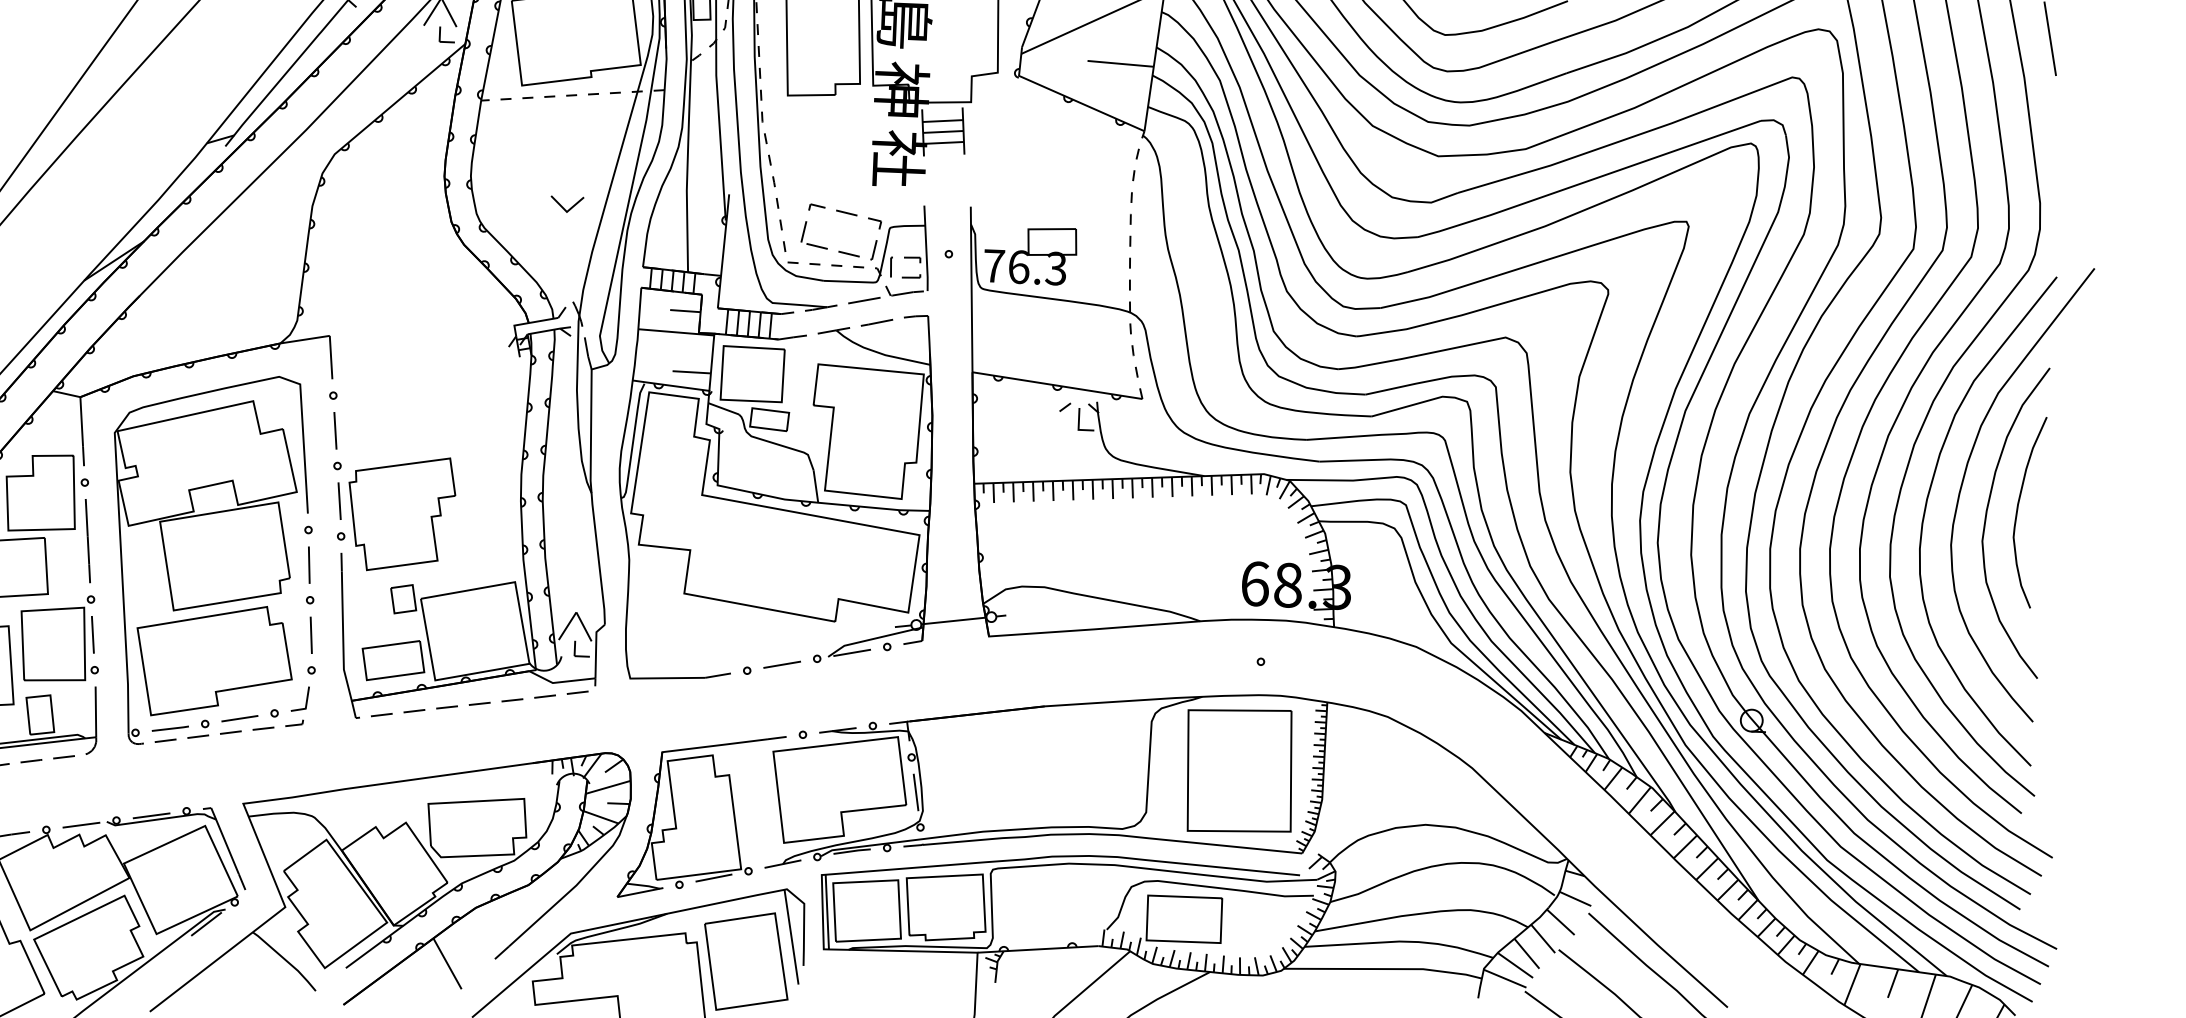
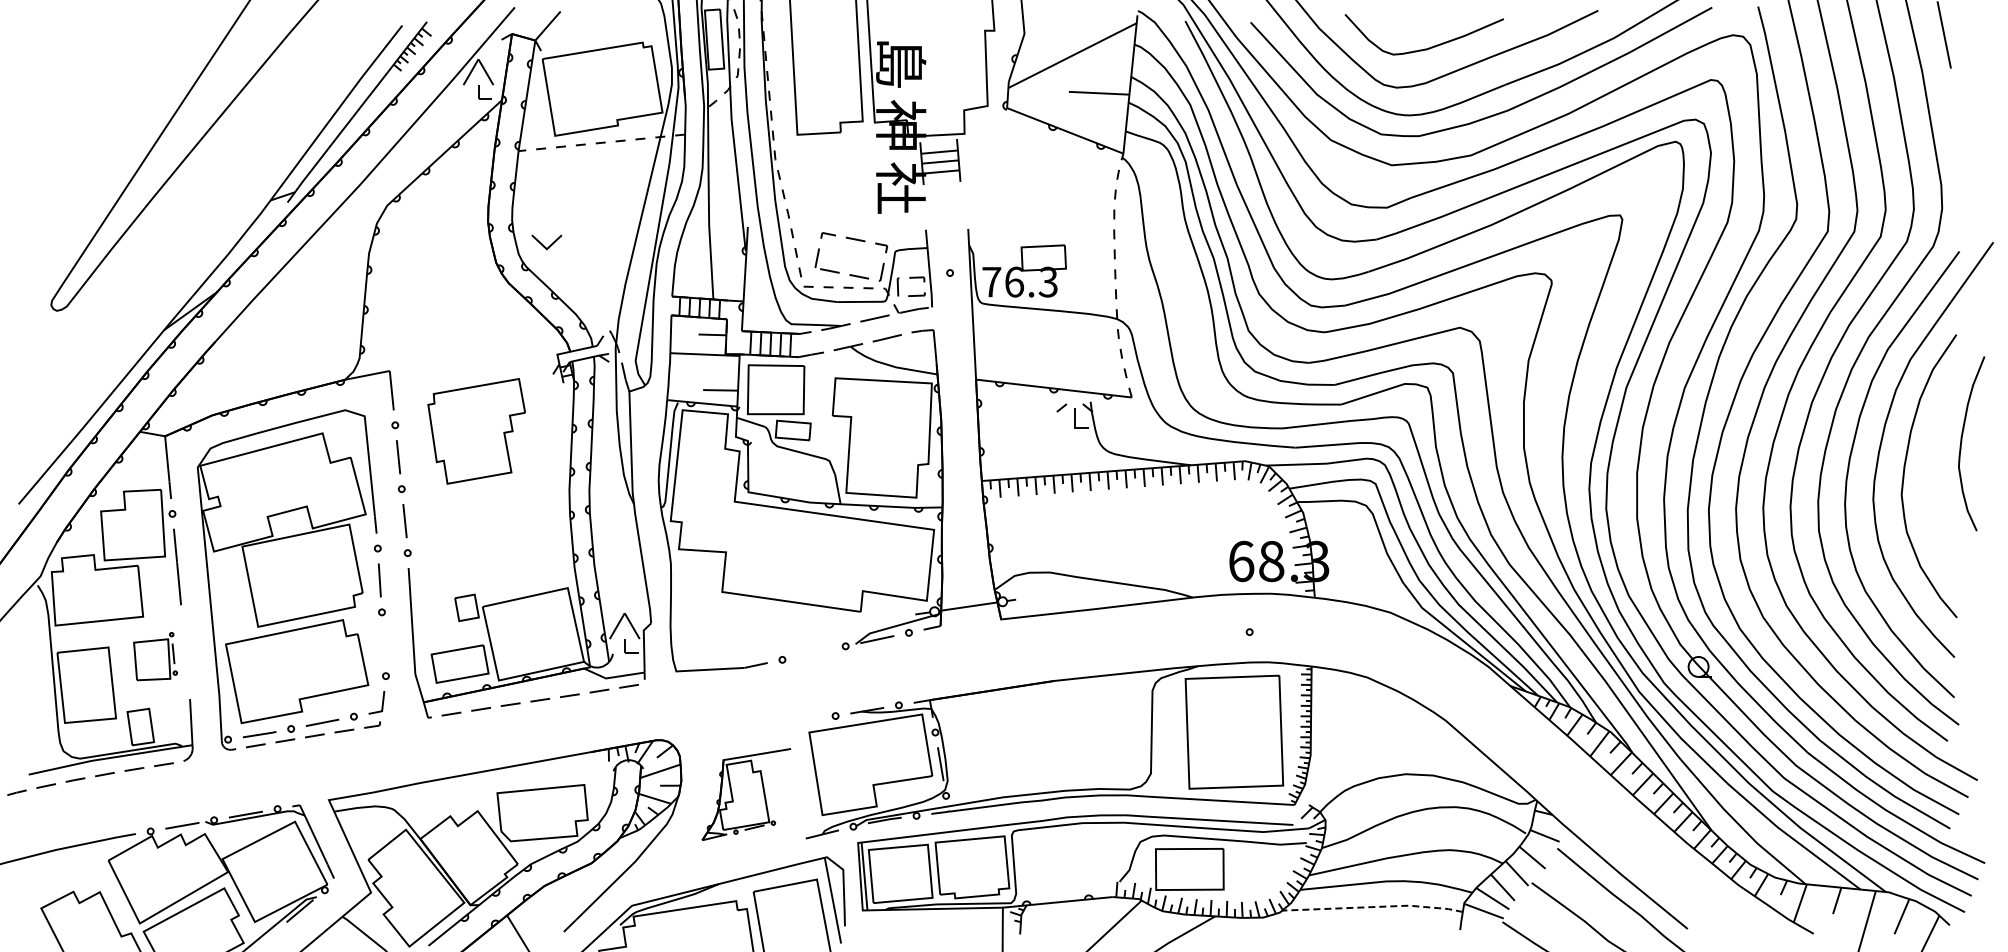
part: (566, 204) -> (546, 242), moved
curve: (2018, 509) -> (1962, 441), moved
part: (401, 514) -> (476, 431), moved
line: (311, 635) -> (384, 644), removed
part: (59, 638) -> (155, 656), size x0.6
line: (781, 664) -> (813, 652), removed
part: (701, 816) -> (746, 794), size x0.6
line: (1385, 969) -> (1374, 907), solid -> dashed

